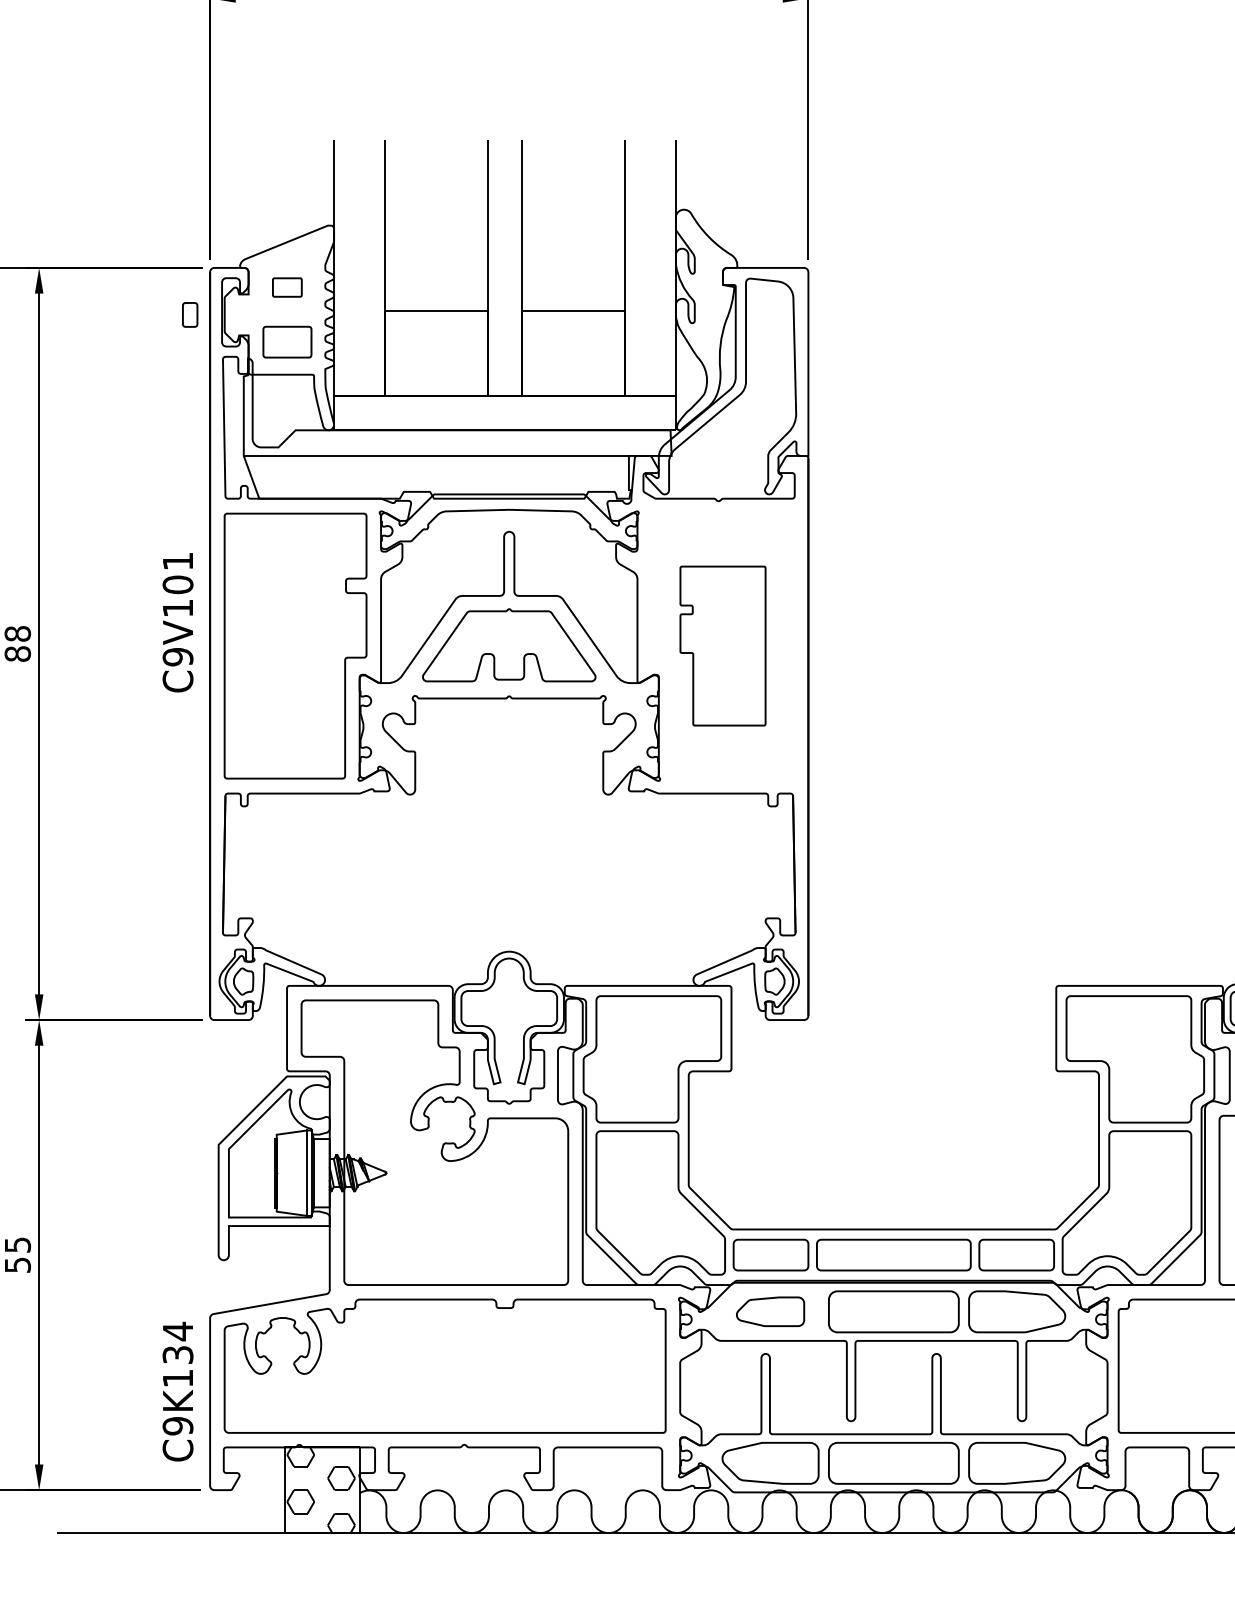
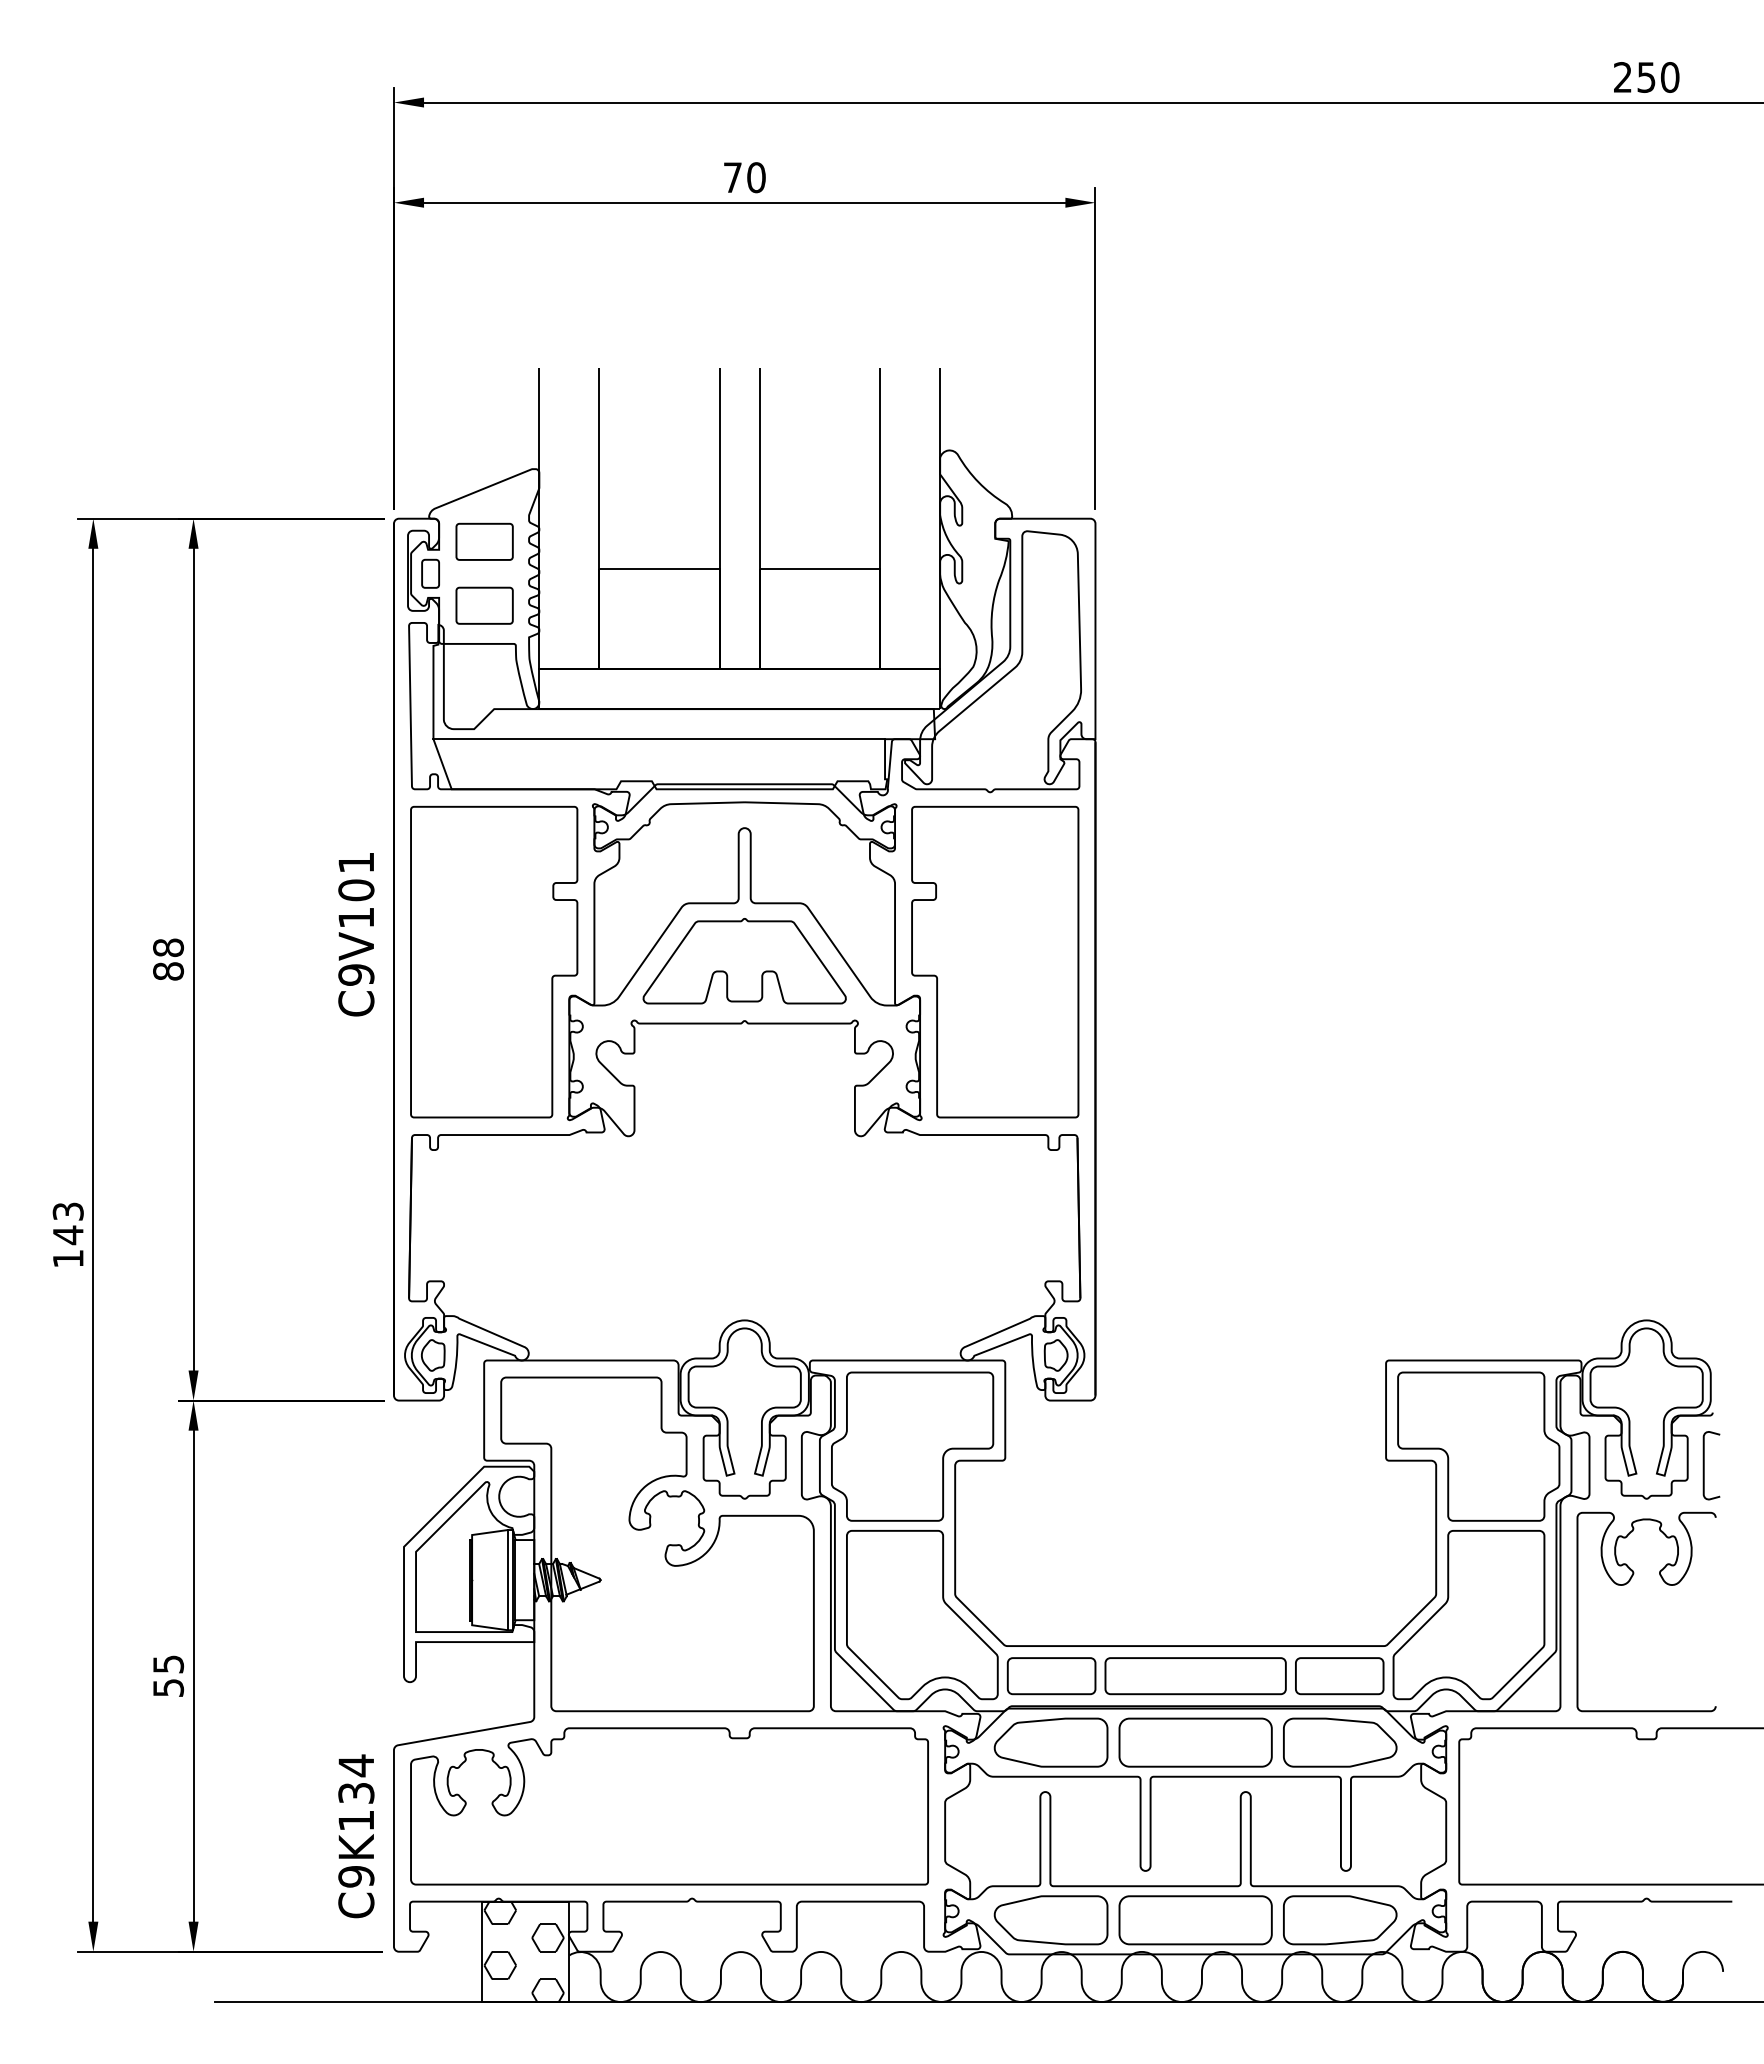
part: (287, 287) -> (484, 541), size x1.67
part: (190, 314) -> (430, 573), moved
part: (723, 645) -> (995, 961), size x1.67
part: (770, 1311) -> (1050, 1742), size x1.43

